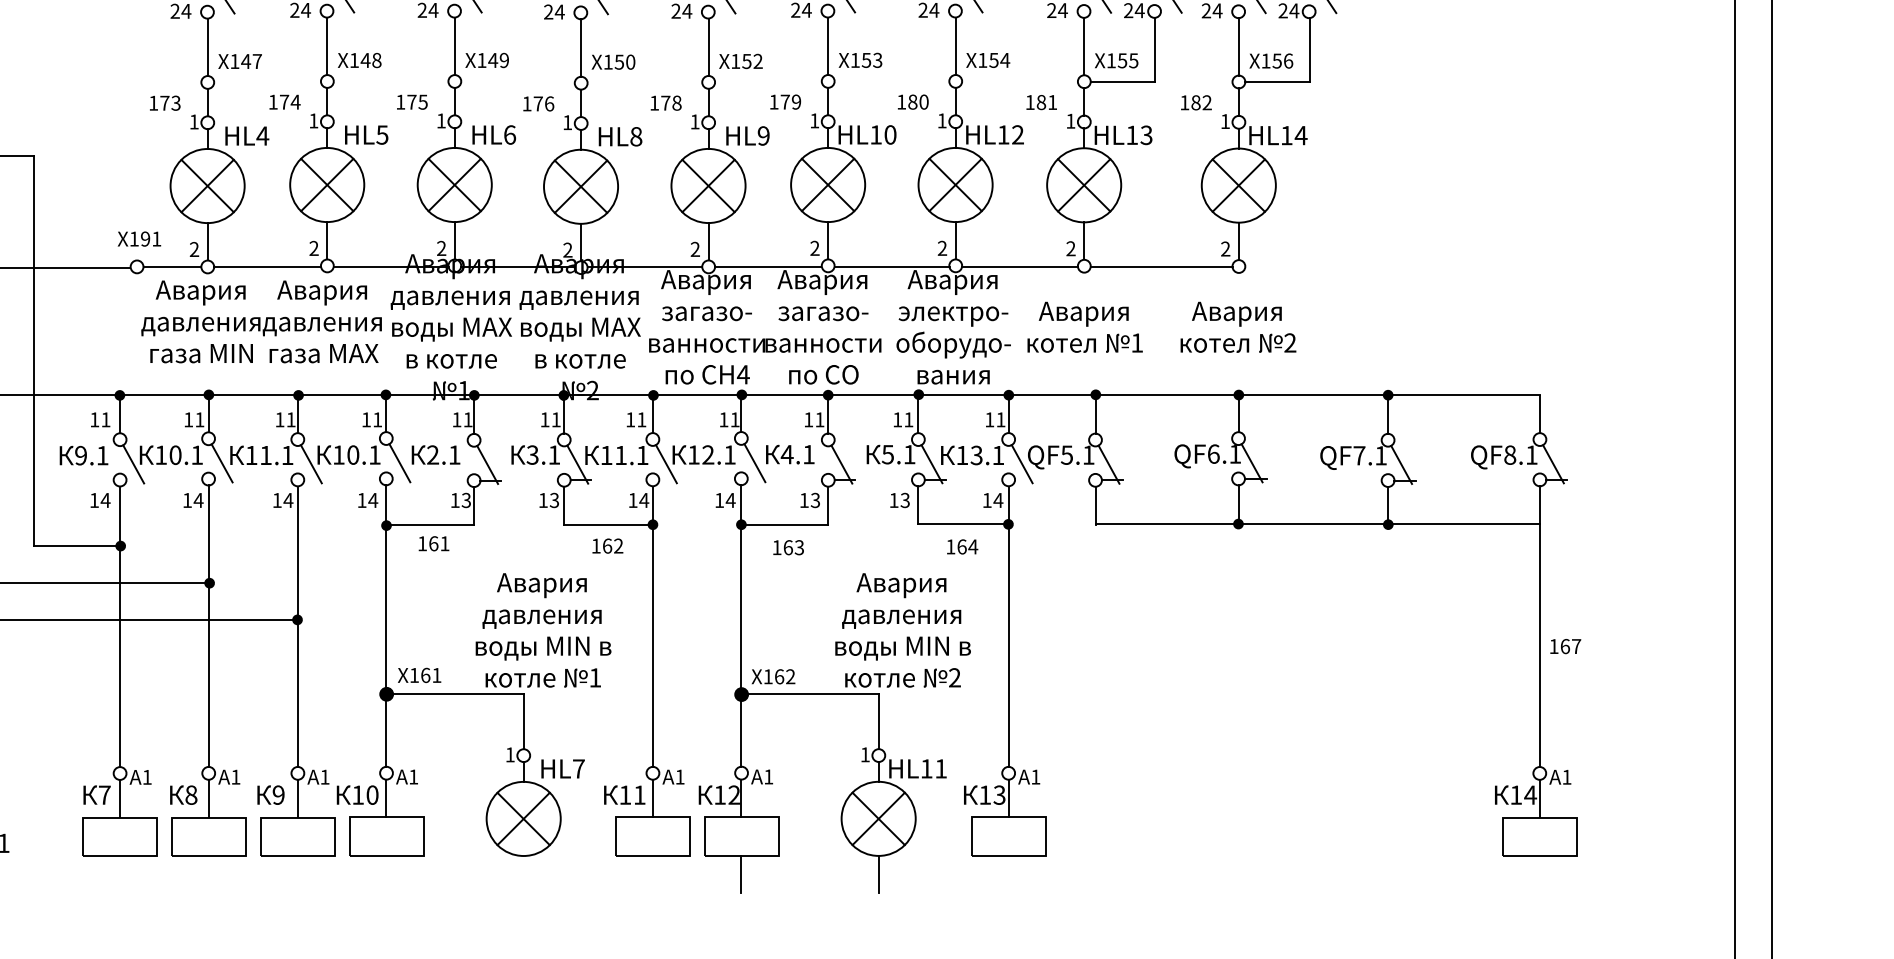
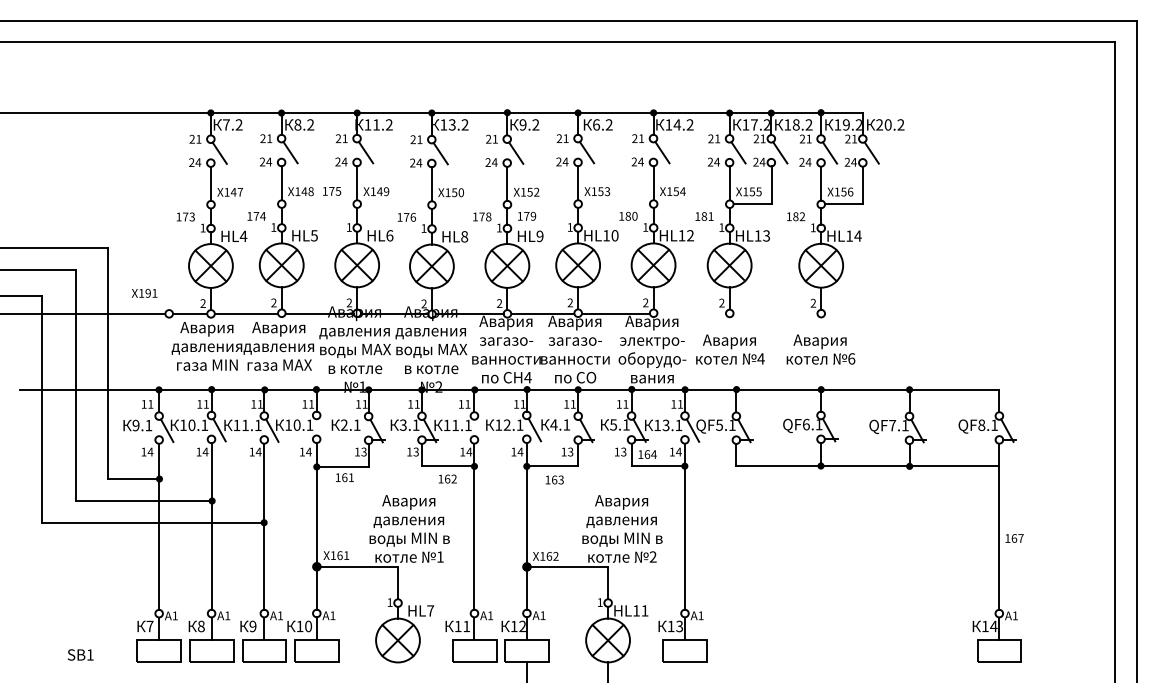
text: (786, 100) -> (527, 215), moved
text: (413, 102) -> (332, 191), moved
text: (139, 239) -> (144, 293), moved
line: (1019, 266) -> (691, 313), removed
line: (1161, 266) -> (775, 313), removed
text: (1136, 342) -> (760, 358), 1 -> 4
text: (1290, 342) -> (851, 358), 2 -> 6
line: (399, 462) -> (324, 429), removed
line: (666, 464) -> (482, 430), removed
text: (962, 546) -> (647, 454), moved

